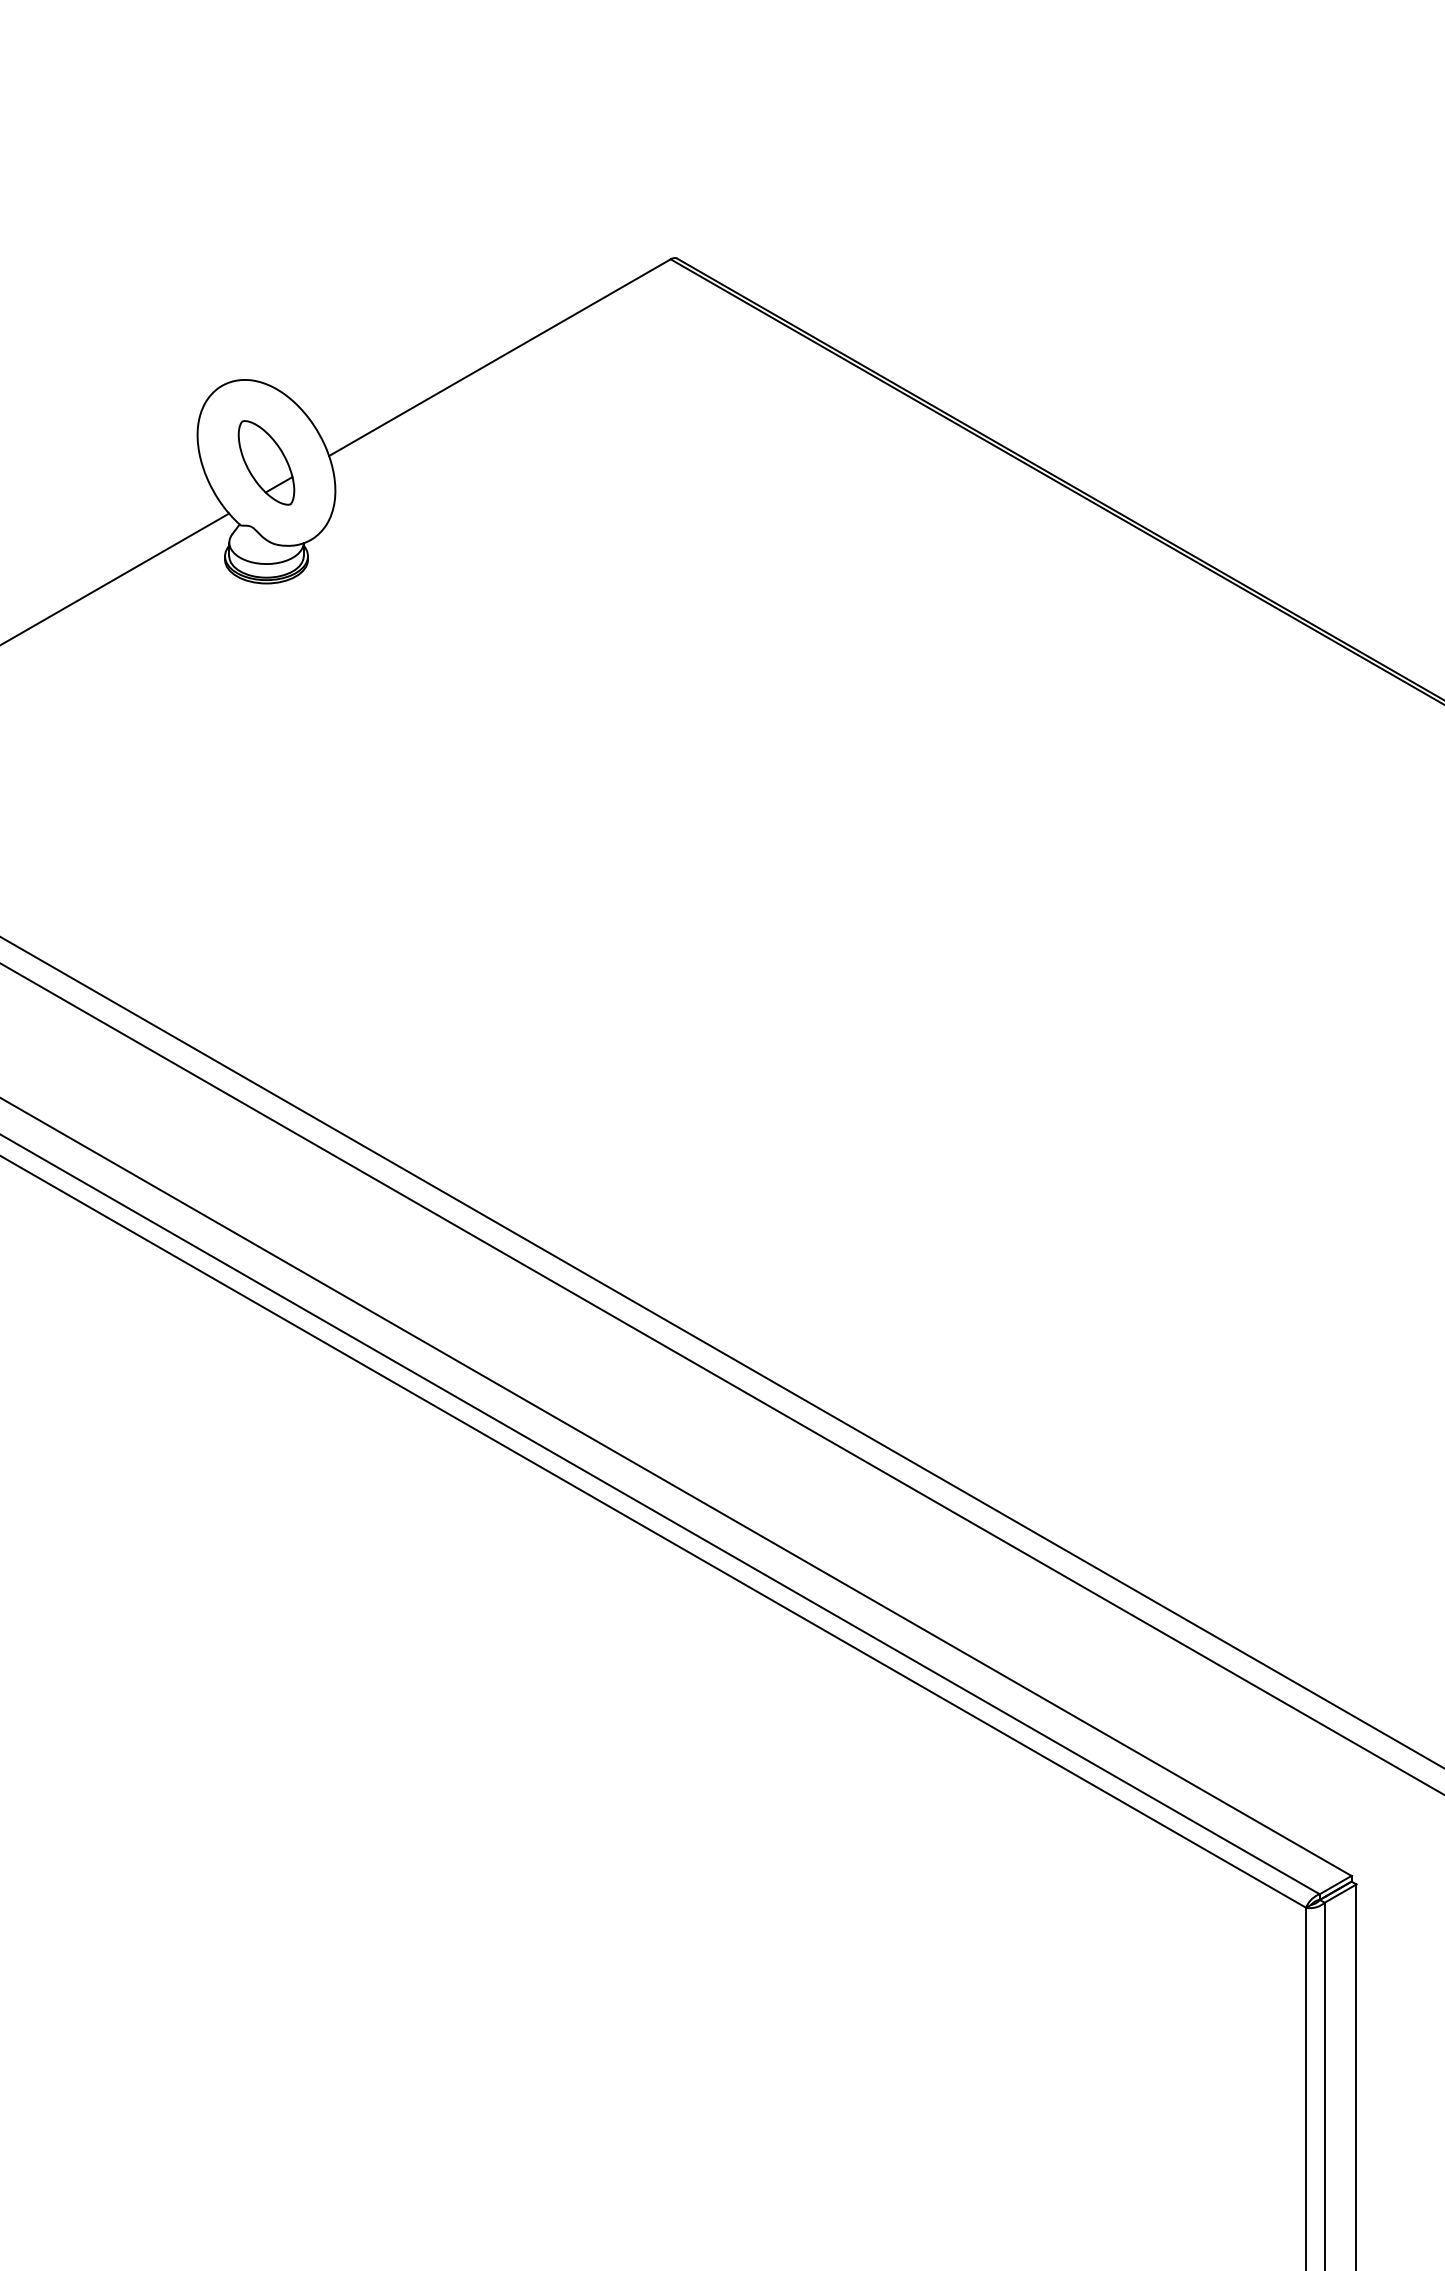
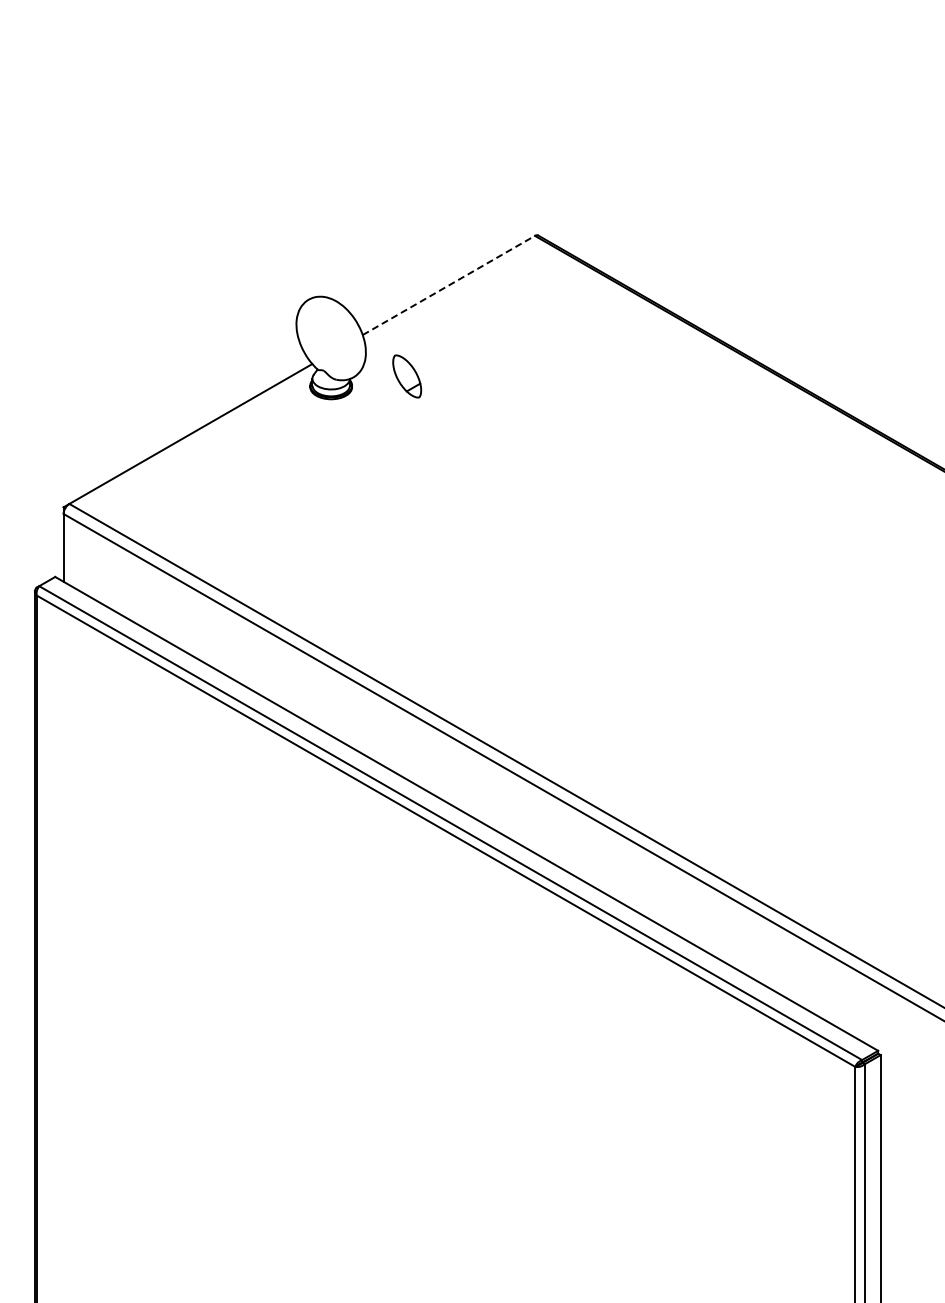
line: (501, 357) -> (449, 285), solid -> dashed
part: (267, 462) -> (407, 376), moved

